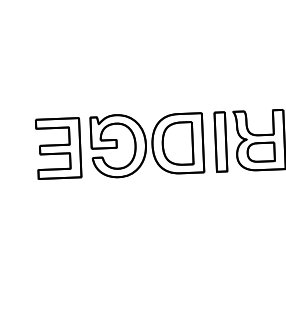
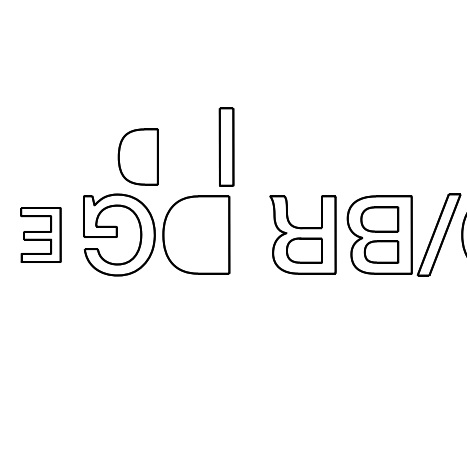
part: (220, 141) -> (226, 146), moved
part: (177, 143) -> (137, 156), moved
part: (58, 148) -> (40, 234), size x0.7

